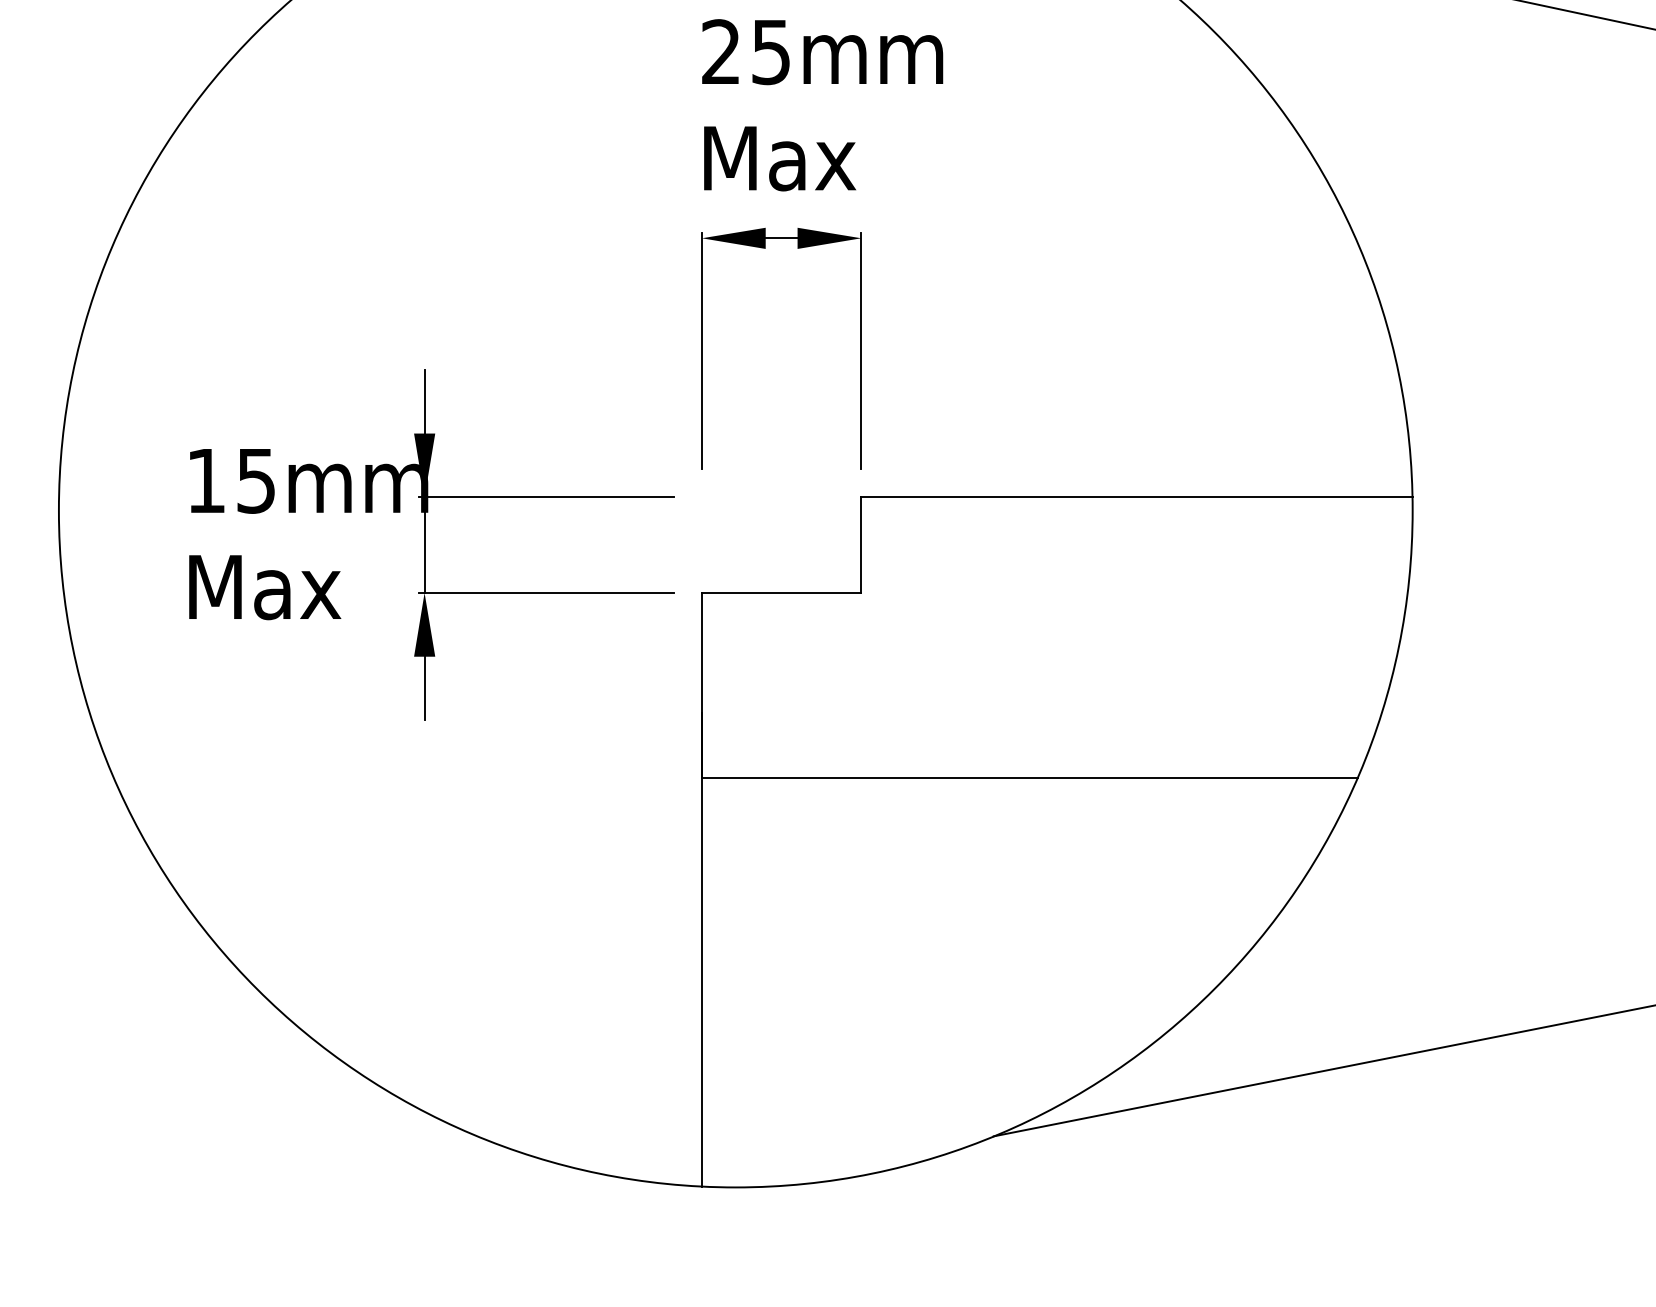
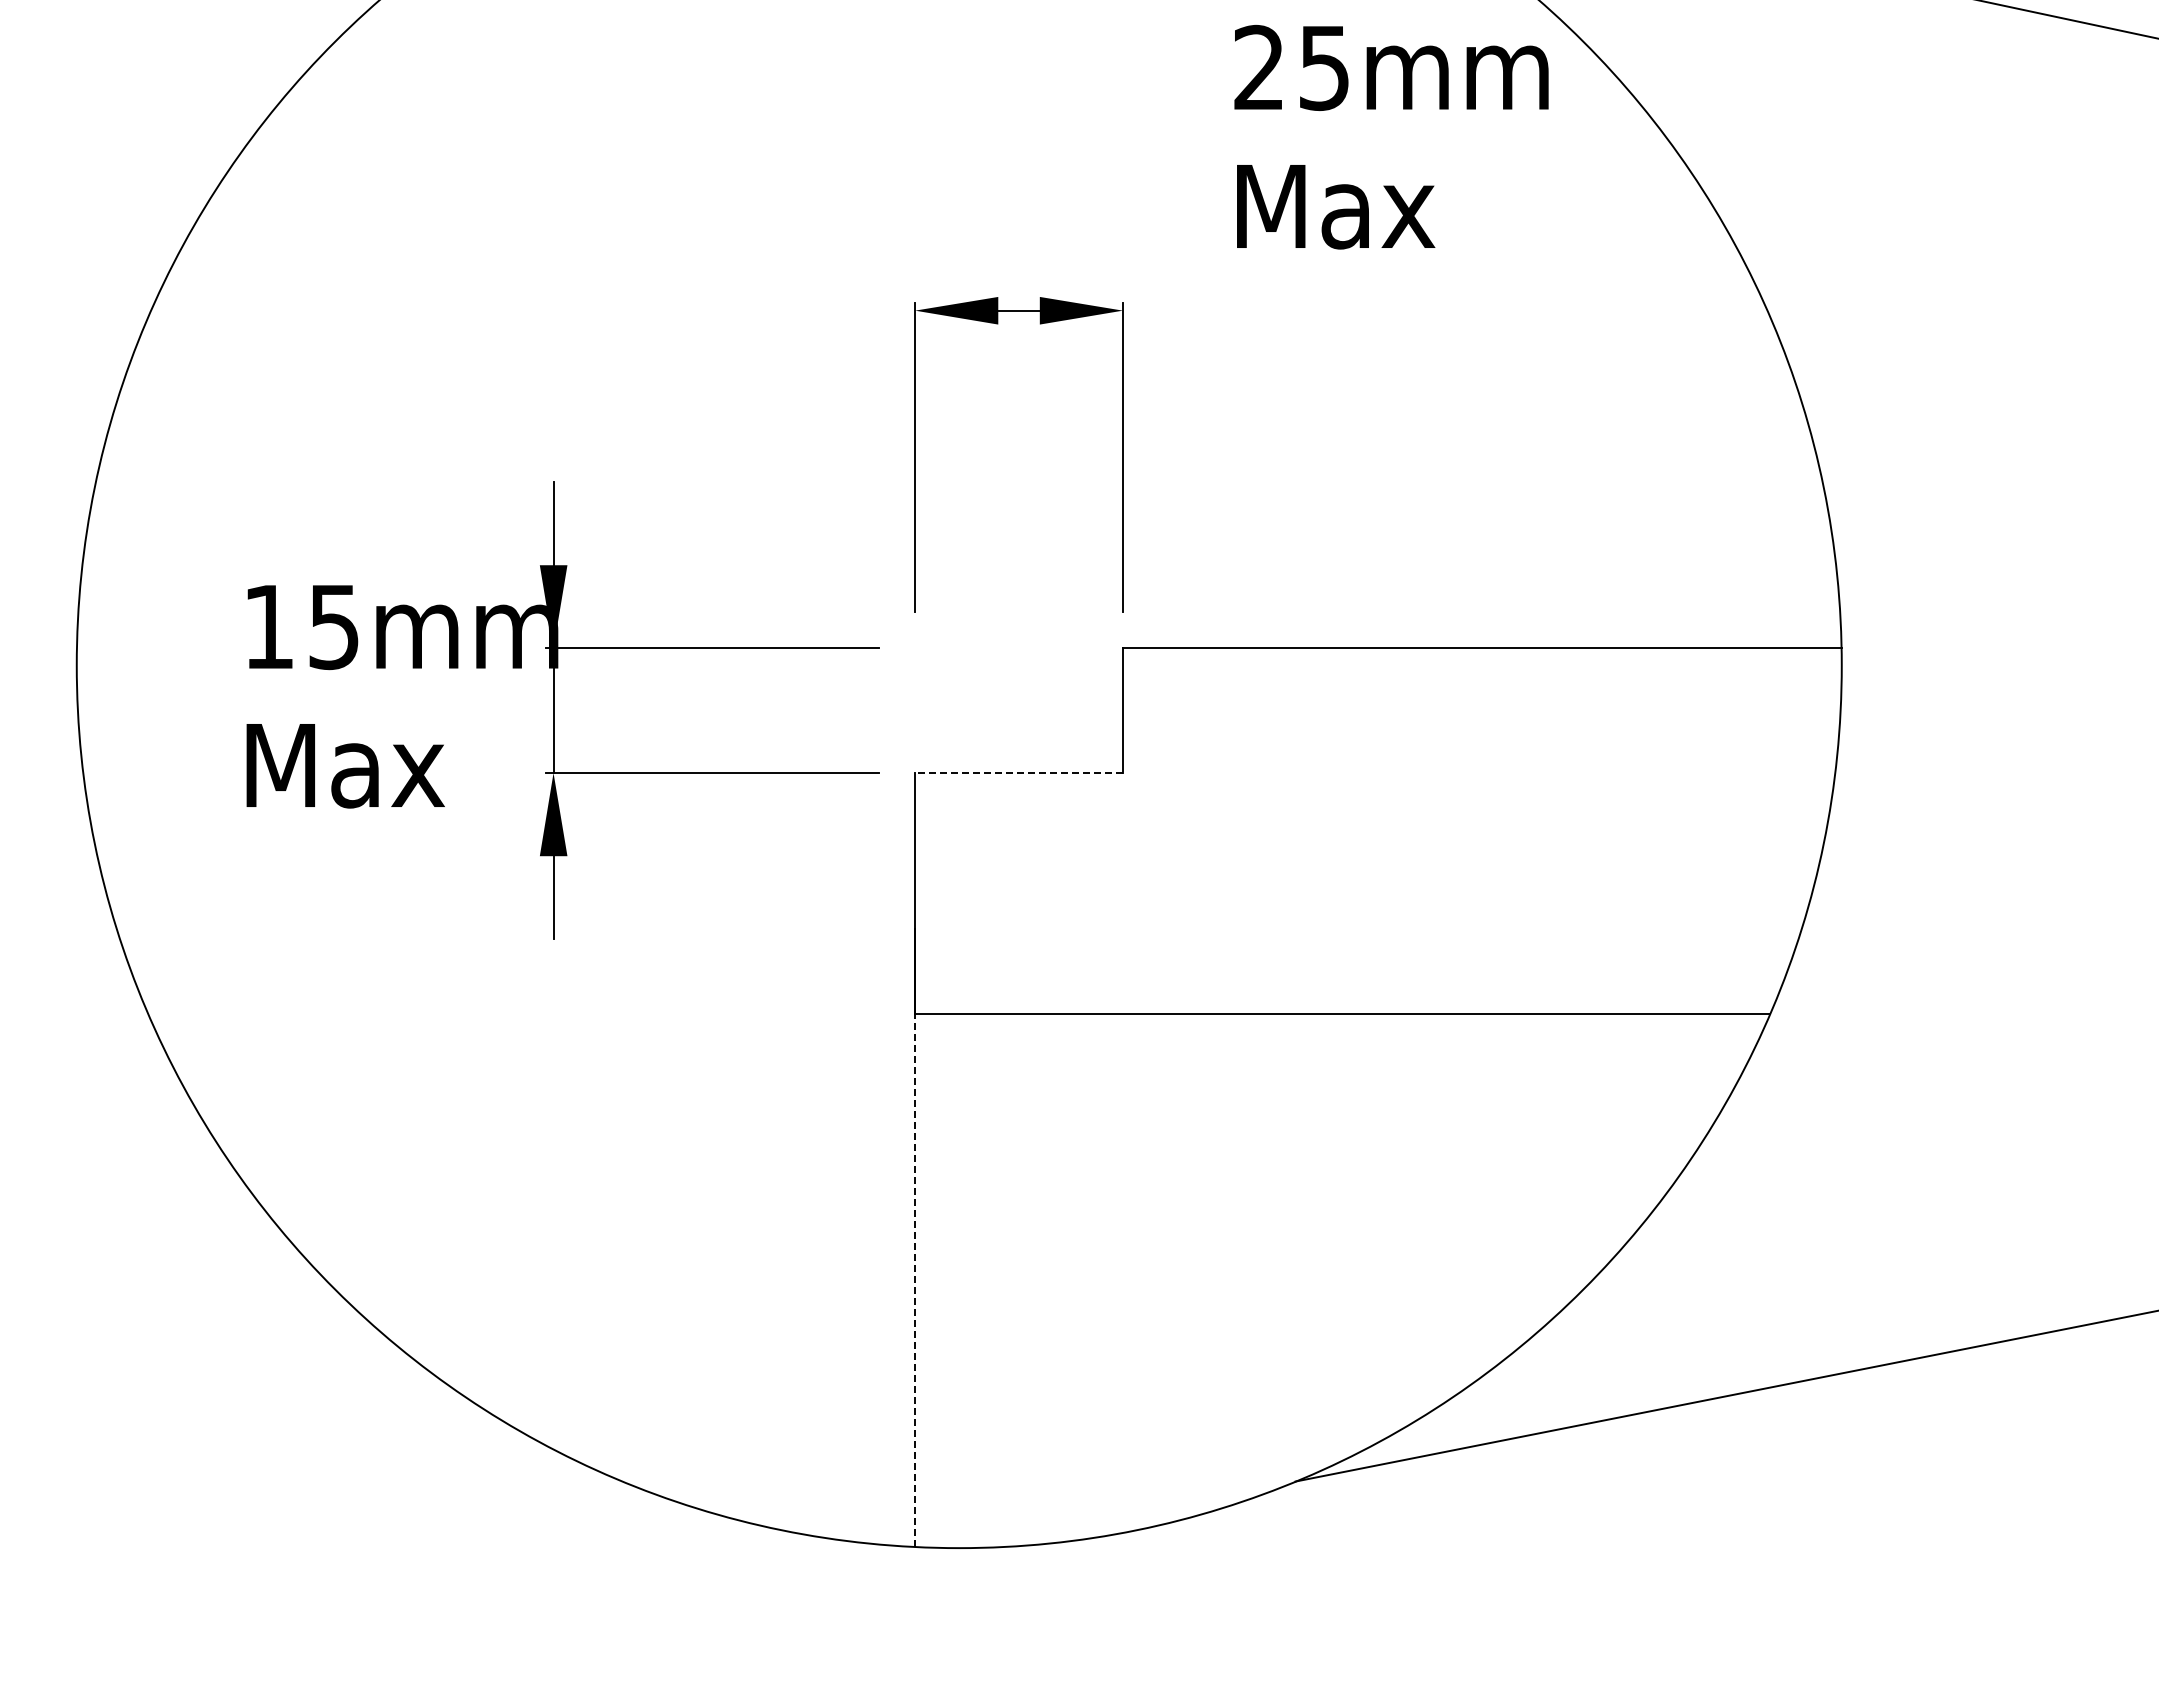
text: (822, 105) -> (1391, 137), moved
line: (781, 593) -> (1019, 773), solid -> dashed
line: (702, 982) -> (915, 1280), solid -> dashed

